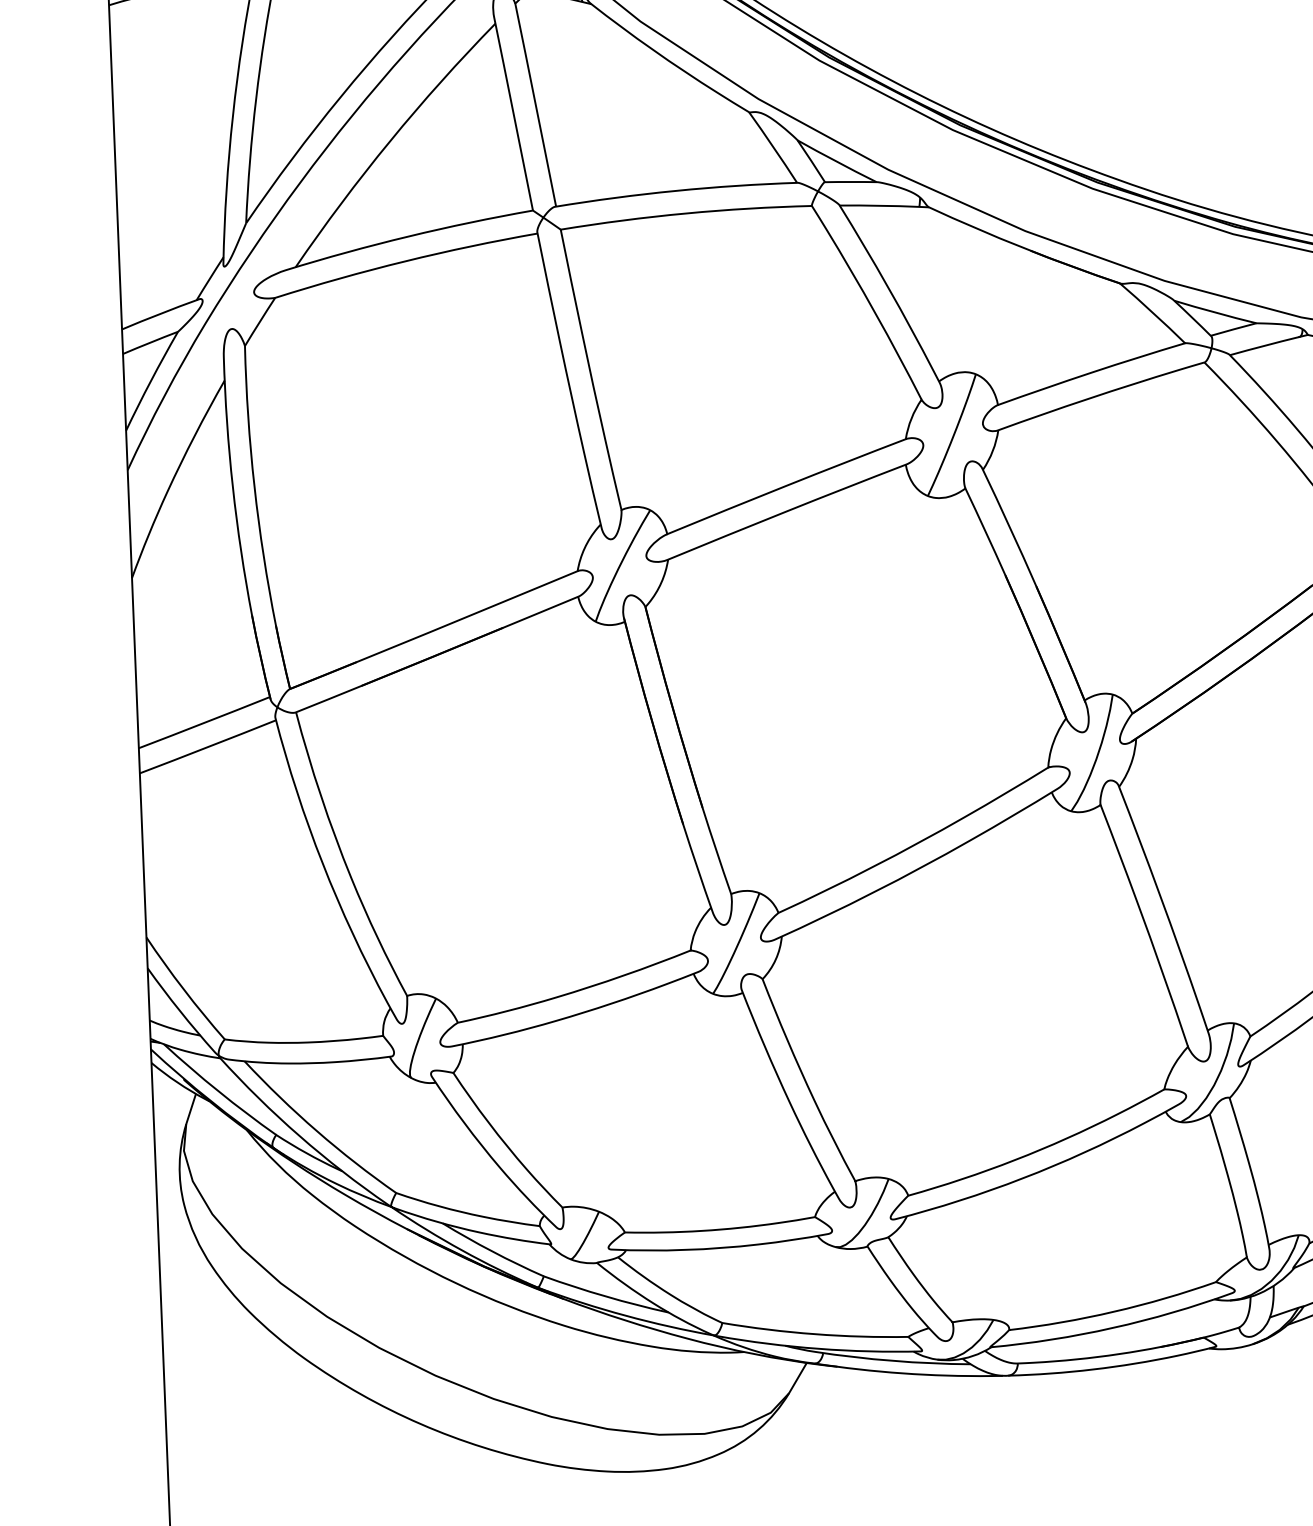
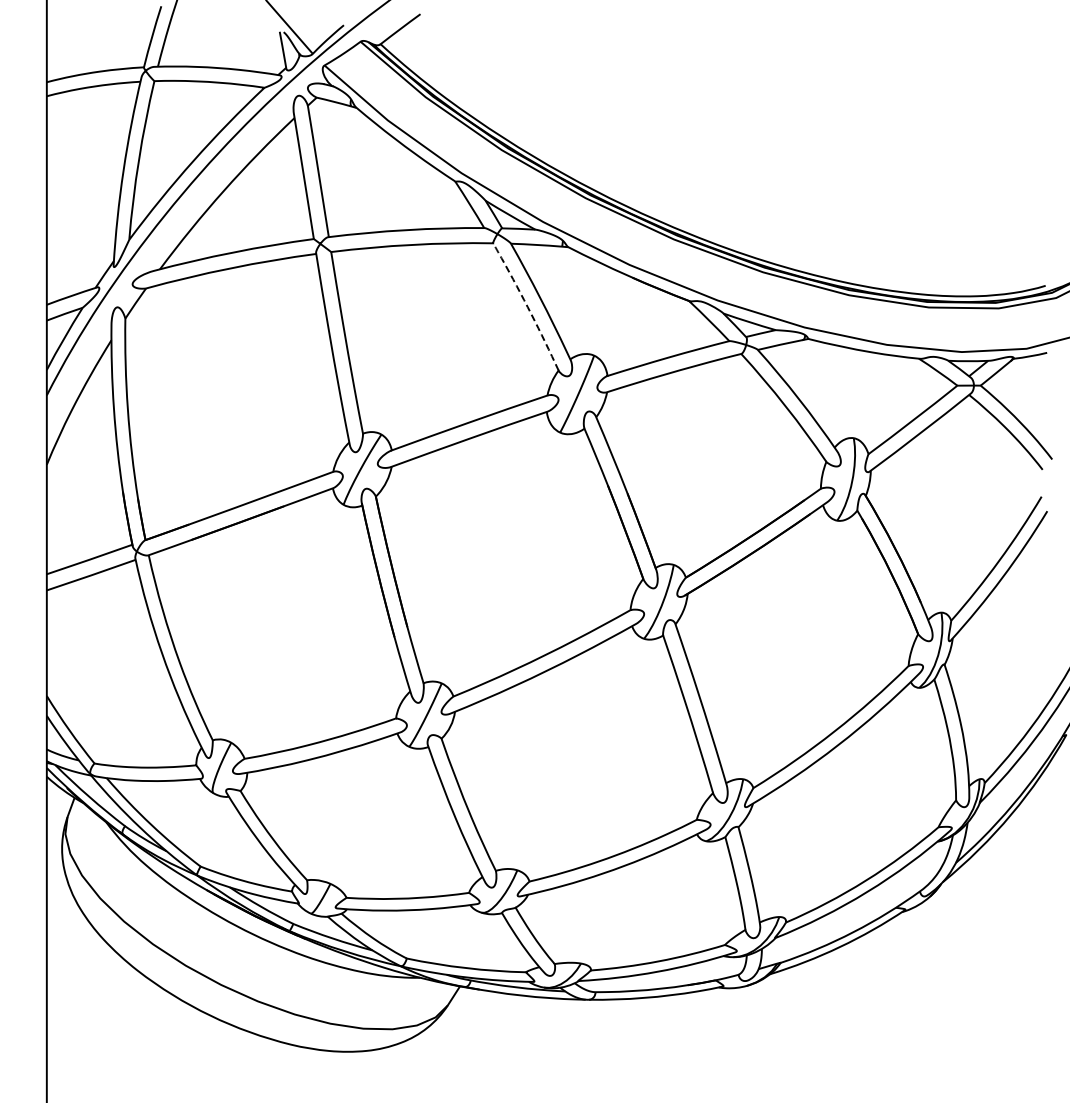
line: (865, 297) -> (525, 303), solid -> dashed

